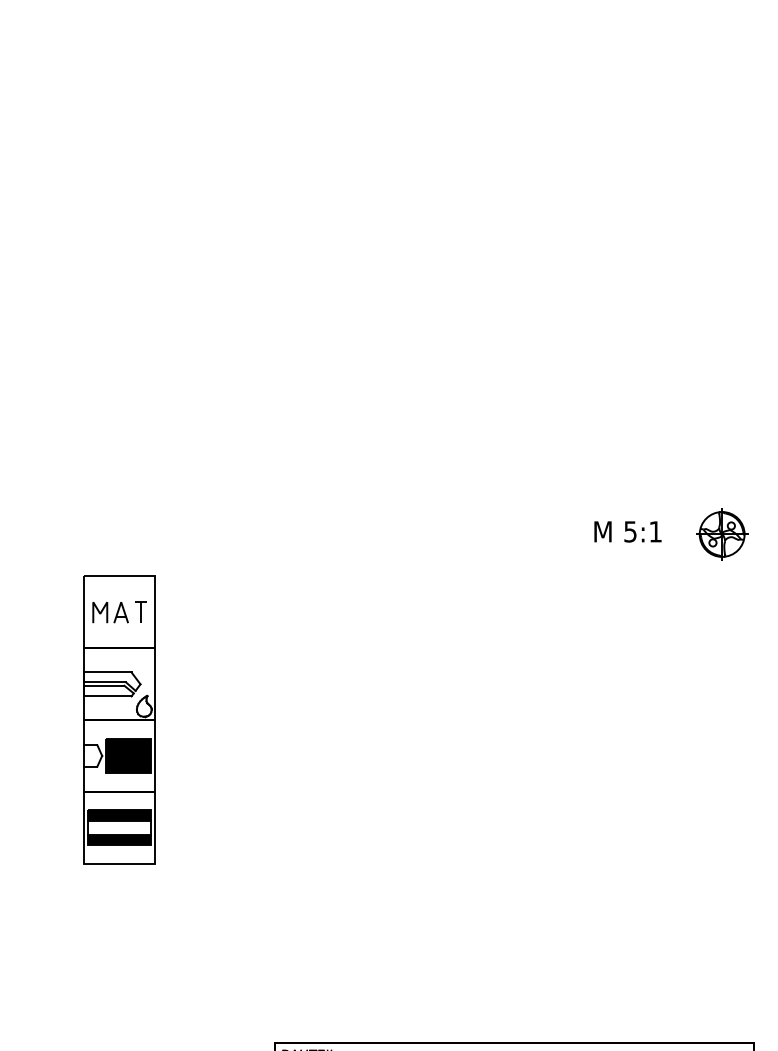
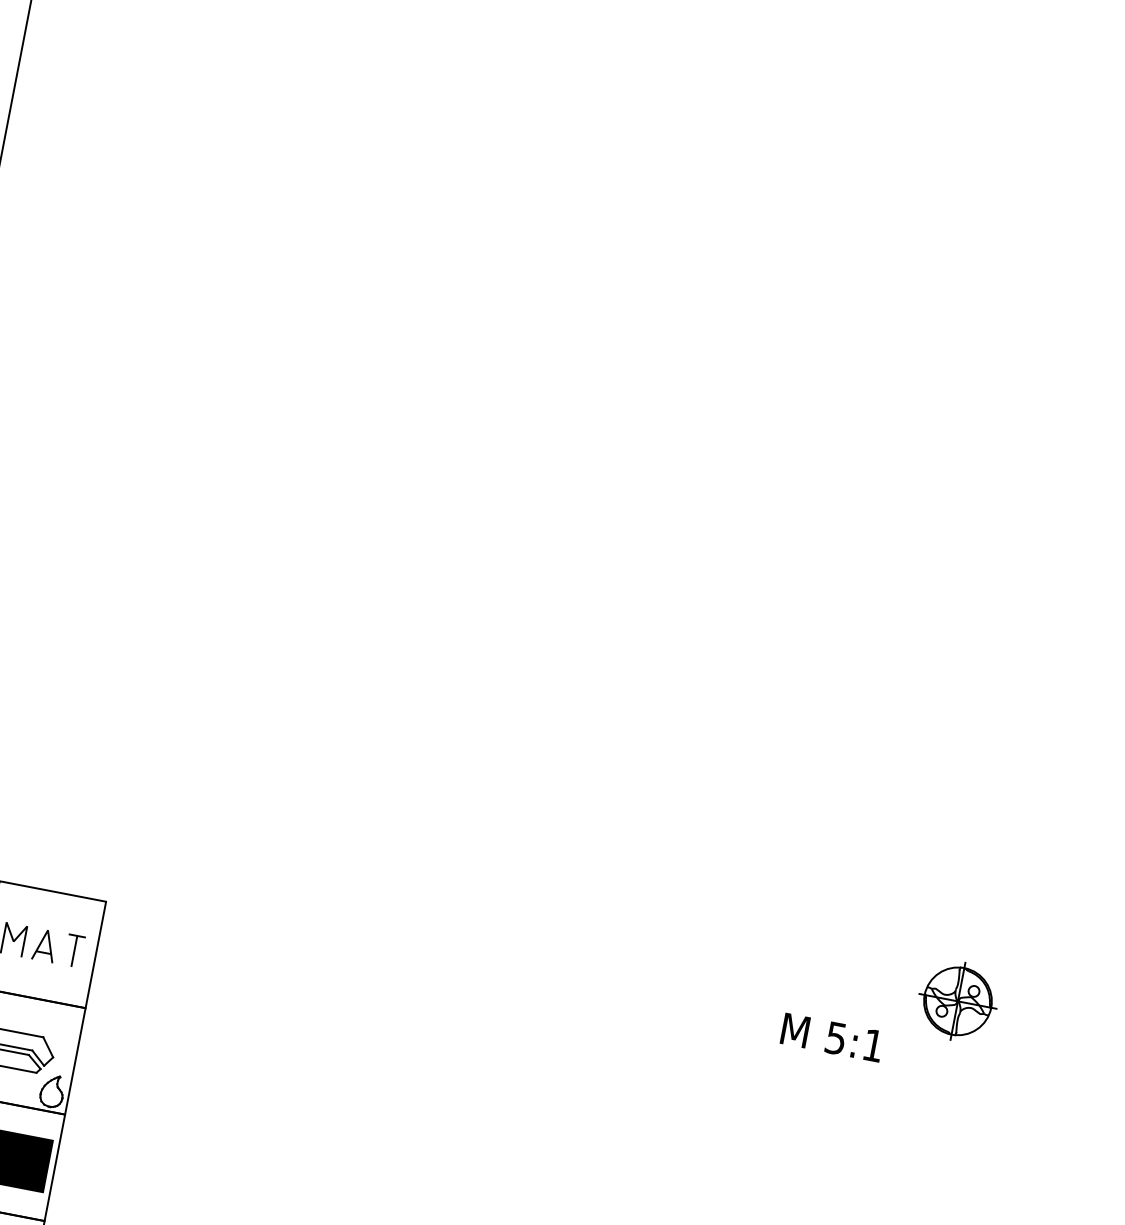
text: (627, 531) -> (831, 1037), moved

